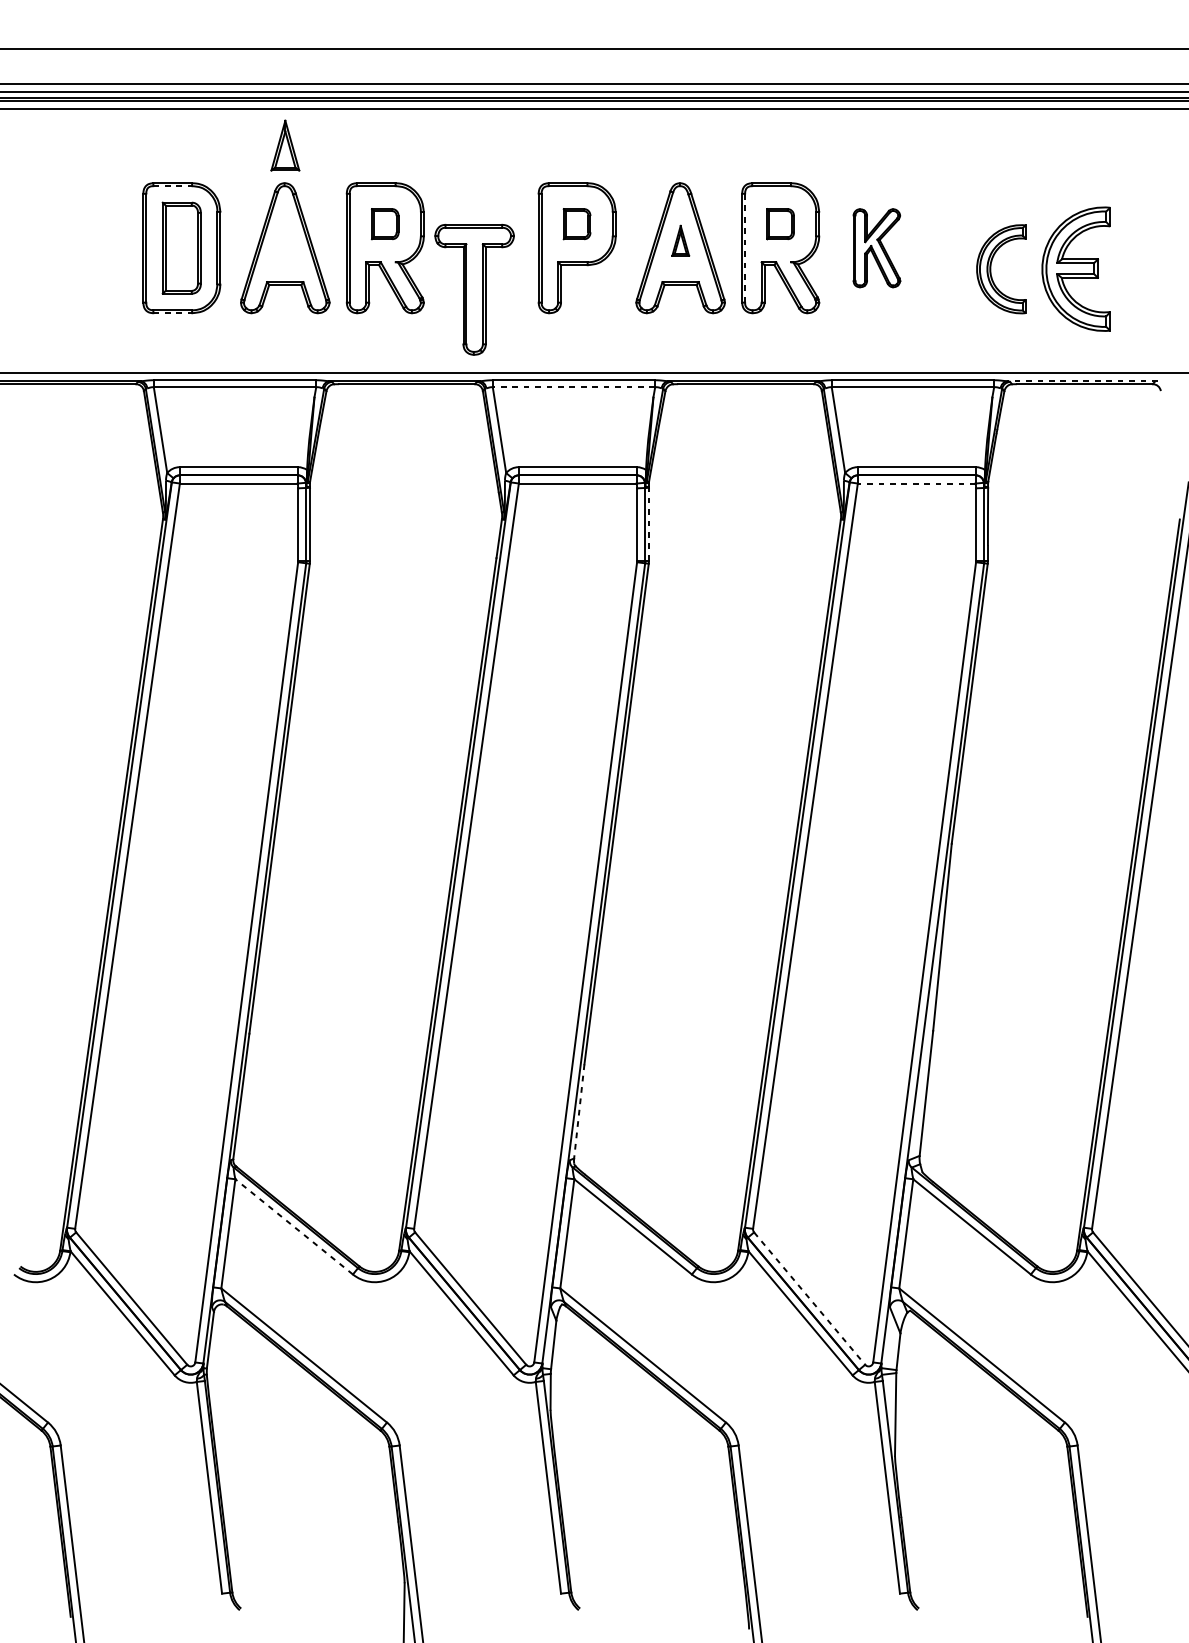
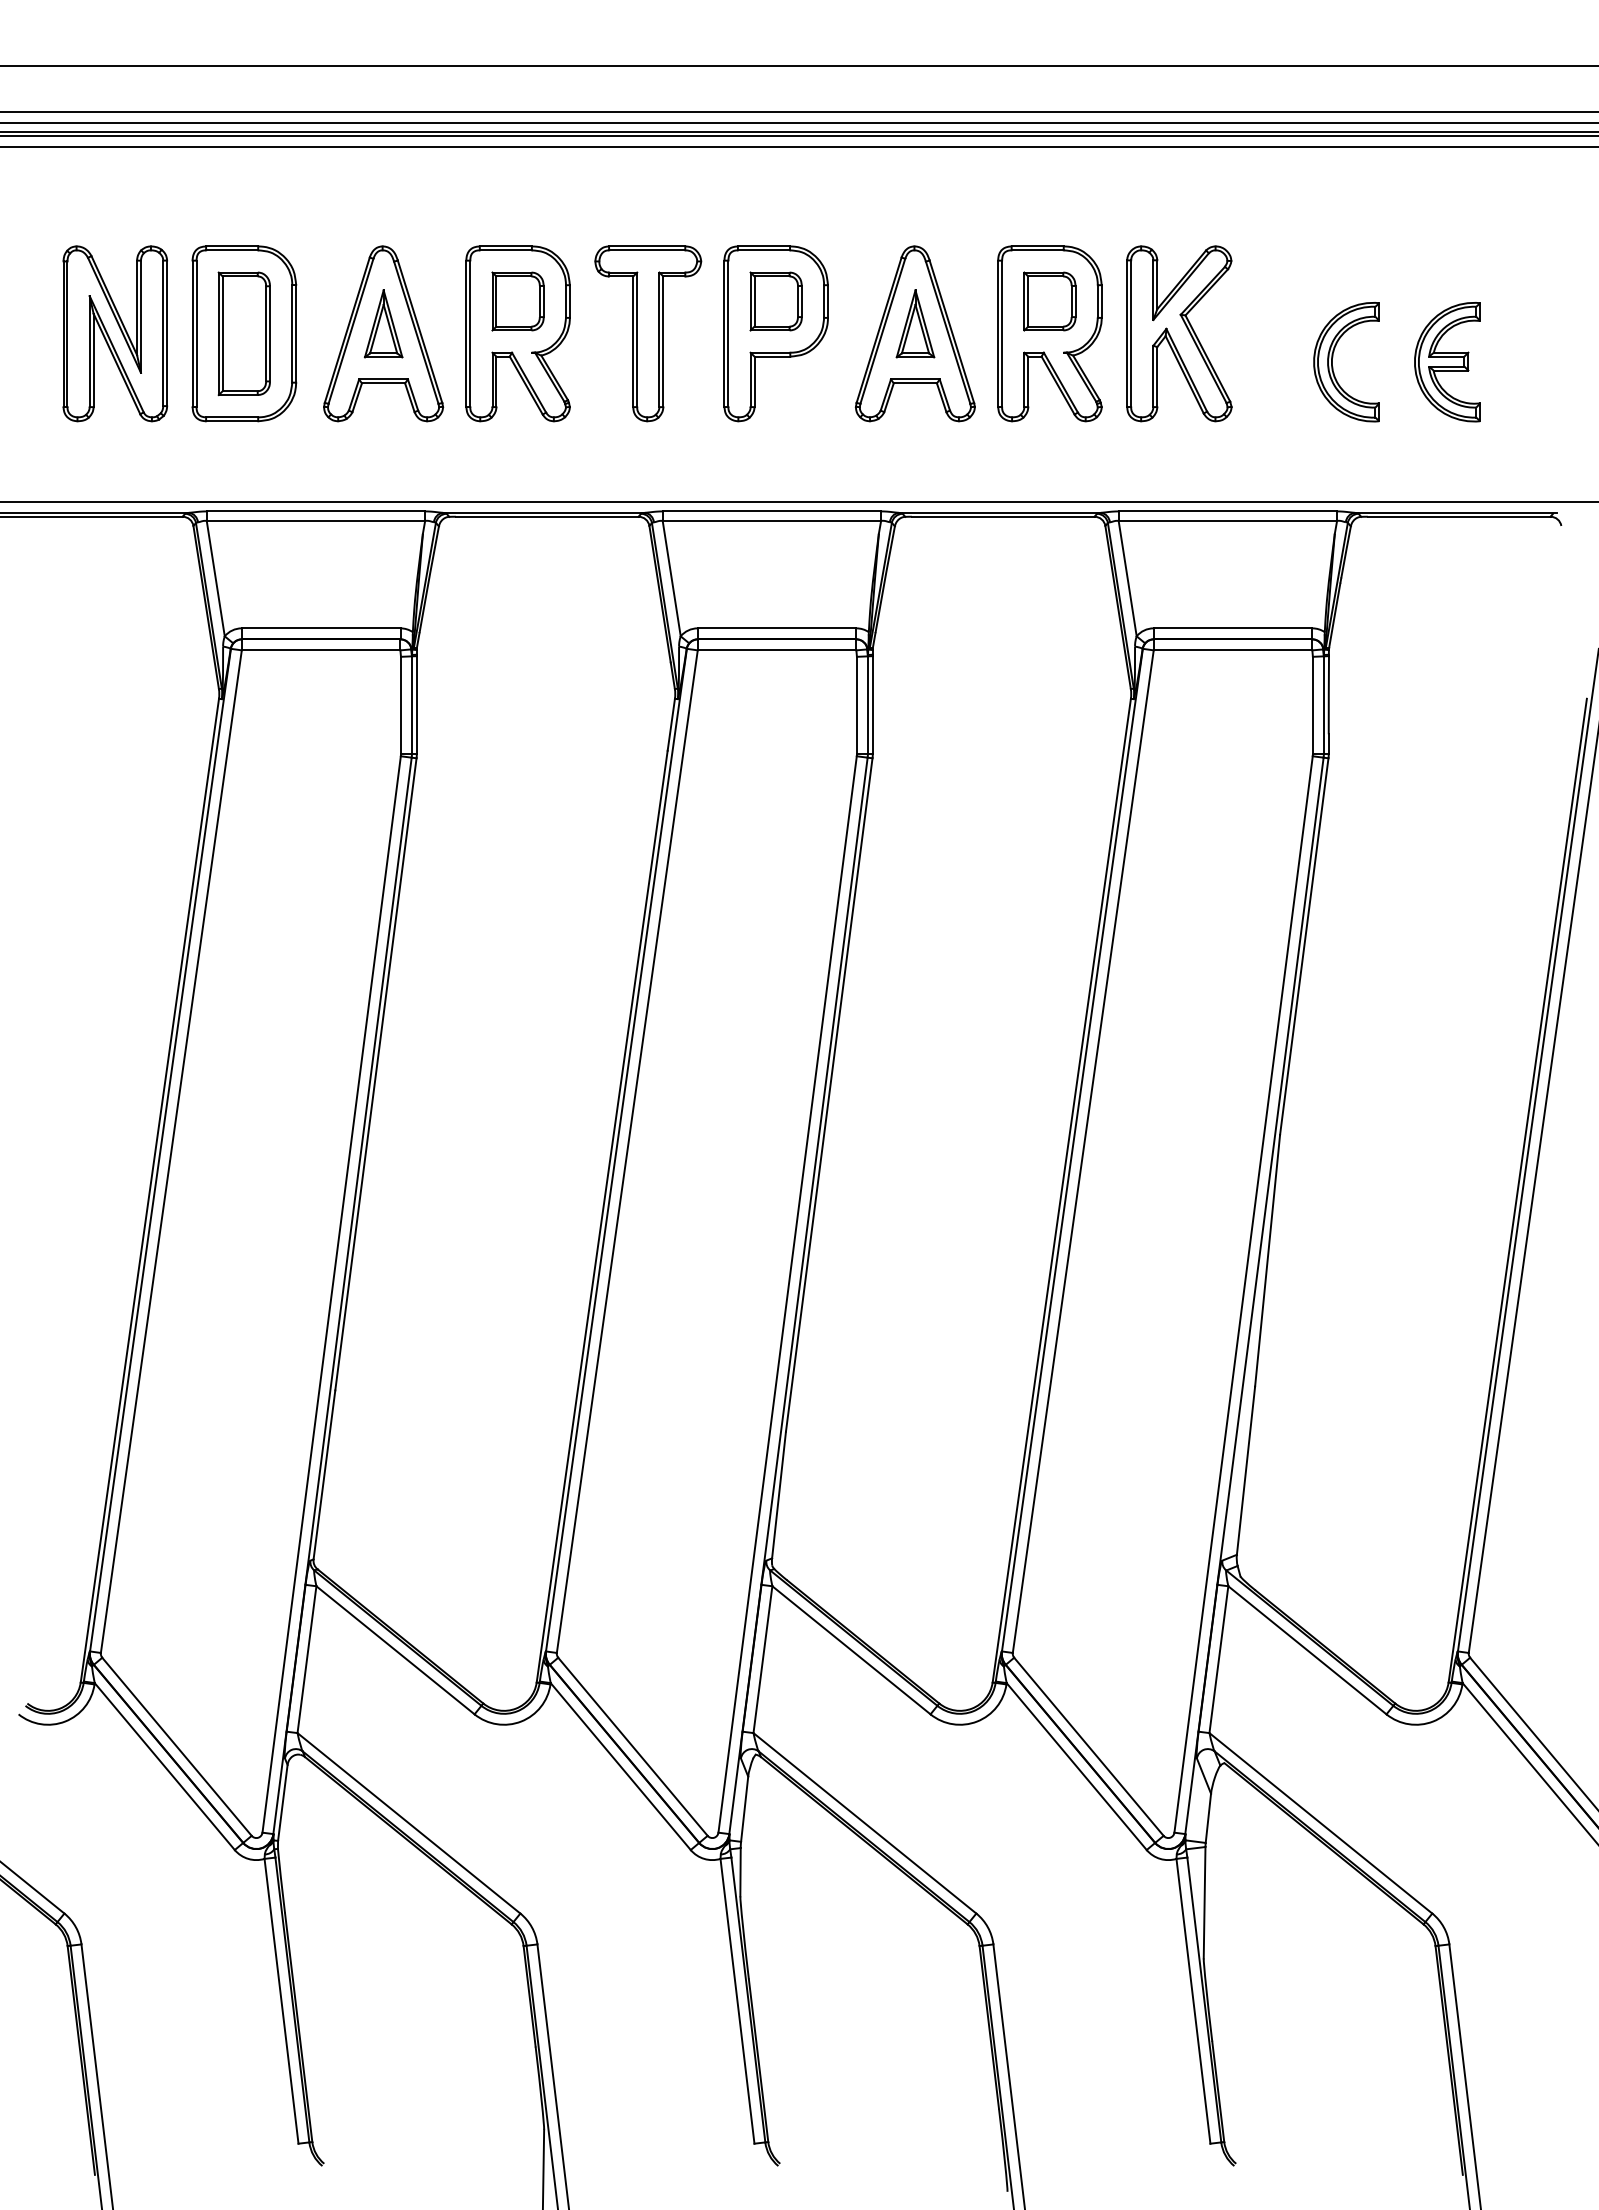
part: (285, 145) -> (383, 323), moved
line: (172, 186) -> (232, 250), dashed -> solid
part: (384, 224) -> (517, 301), size x1.43
part: (576, 224) -> (775, 301), size x1.43
part: (780, 224) -> (1049, 301), size x1.43
part: (680, 240) -> (915, 323), size x1.67
part: (86, 247) -> (115, 333), added
line: (745, 247) -> (1002, 333), dashed -> solid
part: (876, 247) -> (1179, 333), size x1.67
part: (1076, 269) -> (1447, 362), size x0.71
part: (474, 289) -> (648, 333), moved
line: (172, 313) -> (232, 421), dashed -> solid
line: (1082, 381) -> (1455, 512), dashed -> solid
line: (573, 386) -> (771, 520), dashed -> solid
line: (916, 483) -> (1232, 650), dashed -> solid
line: (648, 524) -> (872, 705), dashed -> solid
line: (579, 1111) -> (779, 1495), dashed -> solid
line: (294, 1227) -> (395, 1650), dashed -> solid
line: (810, 1299) -> (1089, 1747), dashed -> solid

